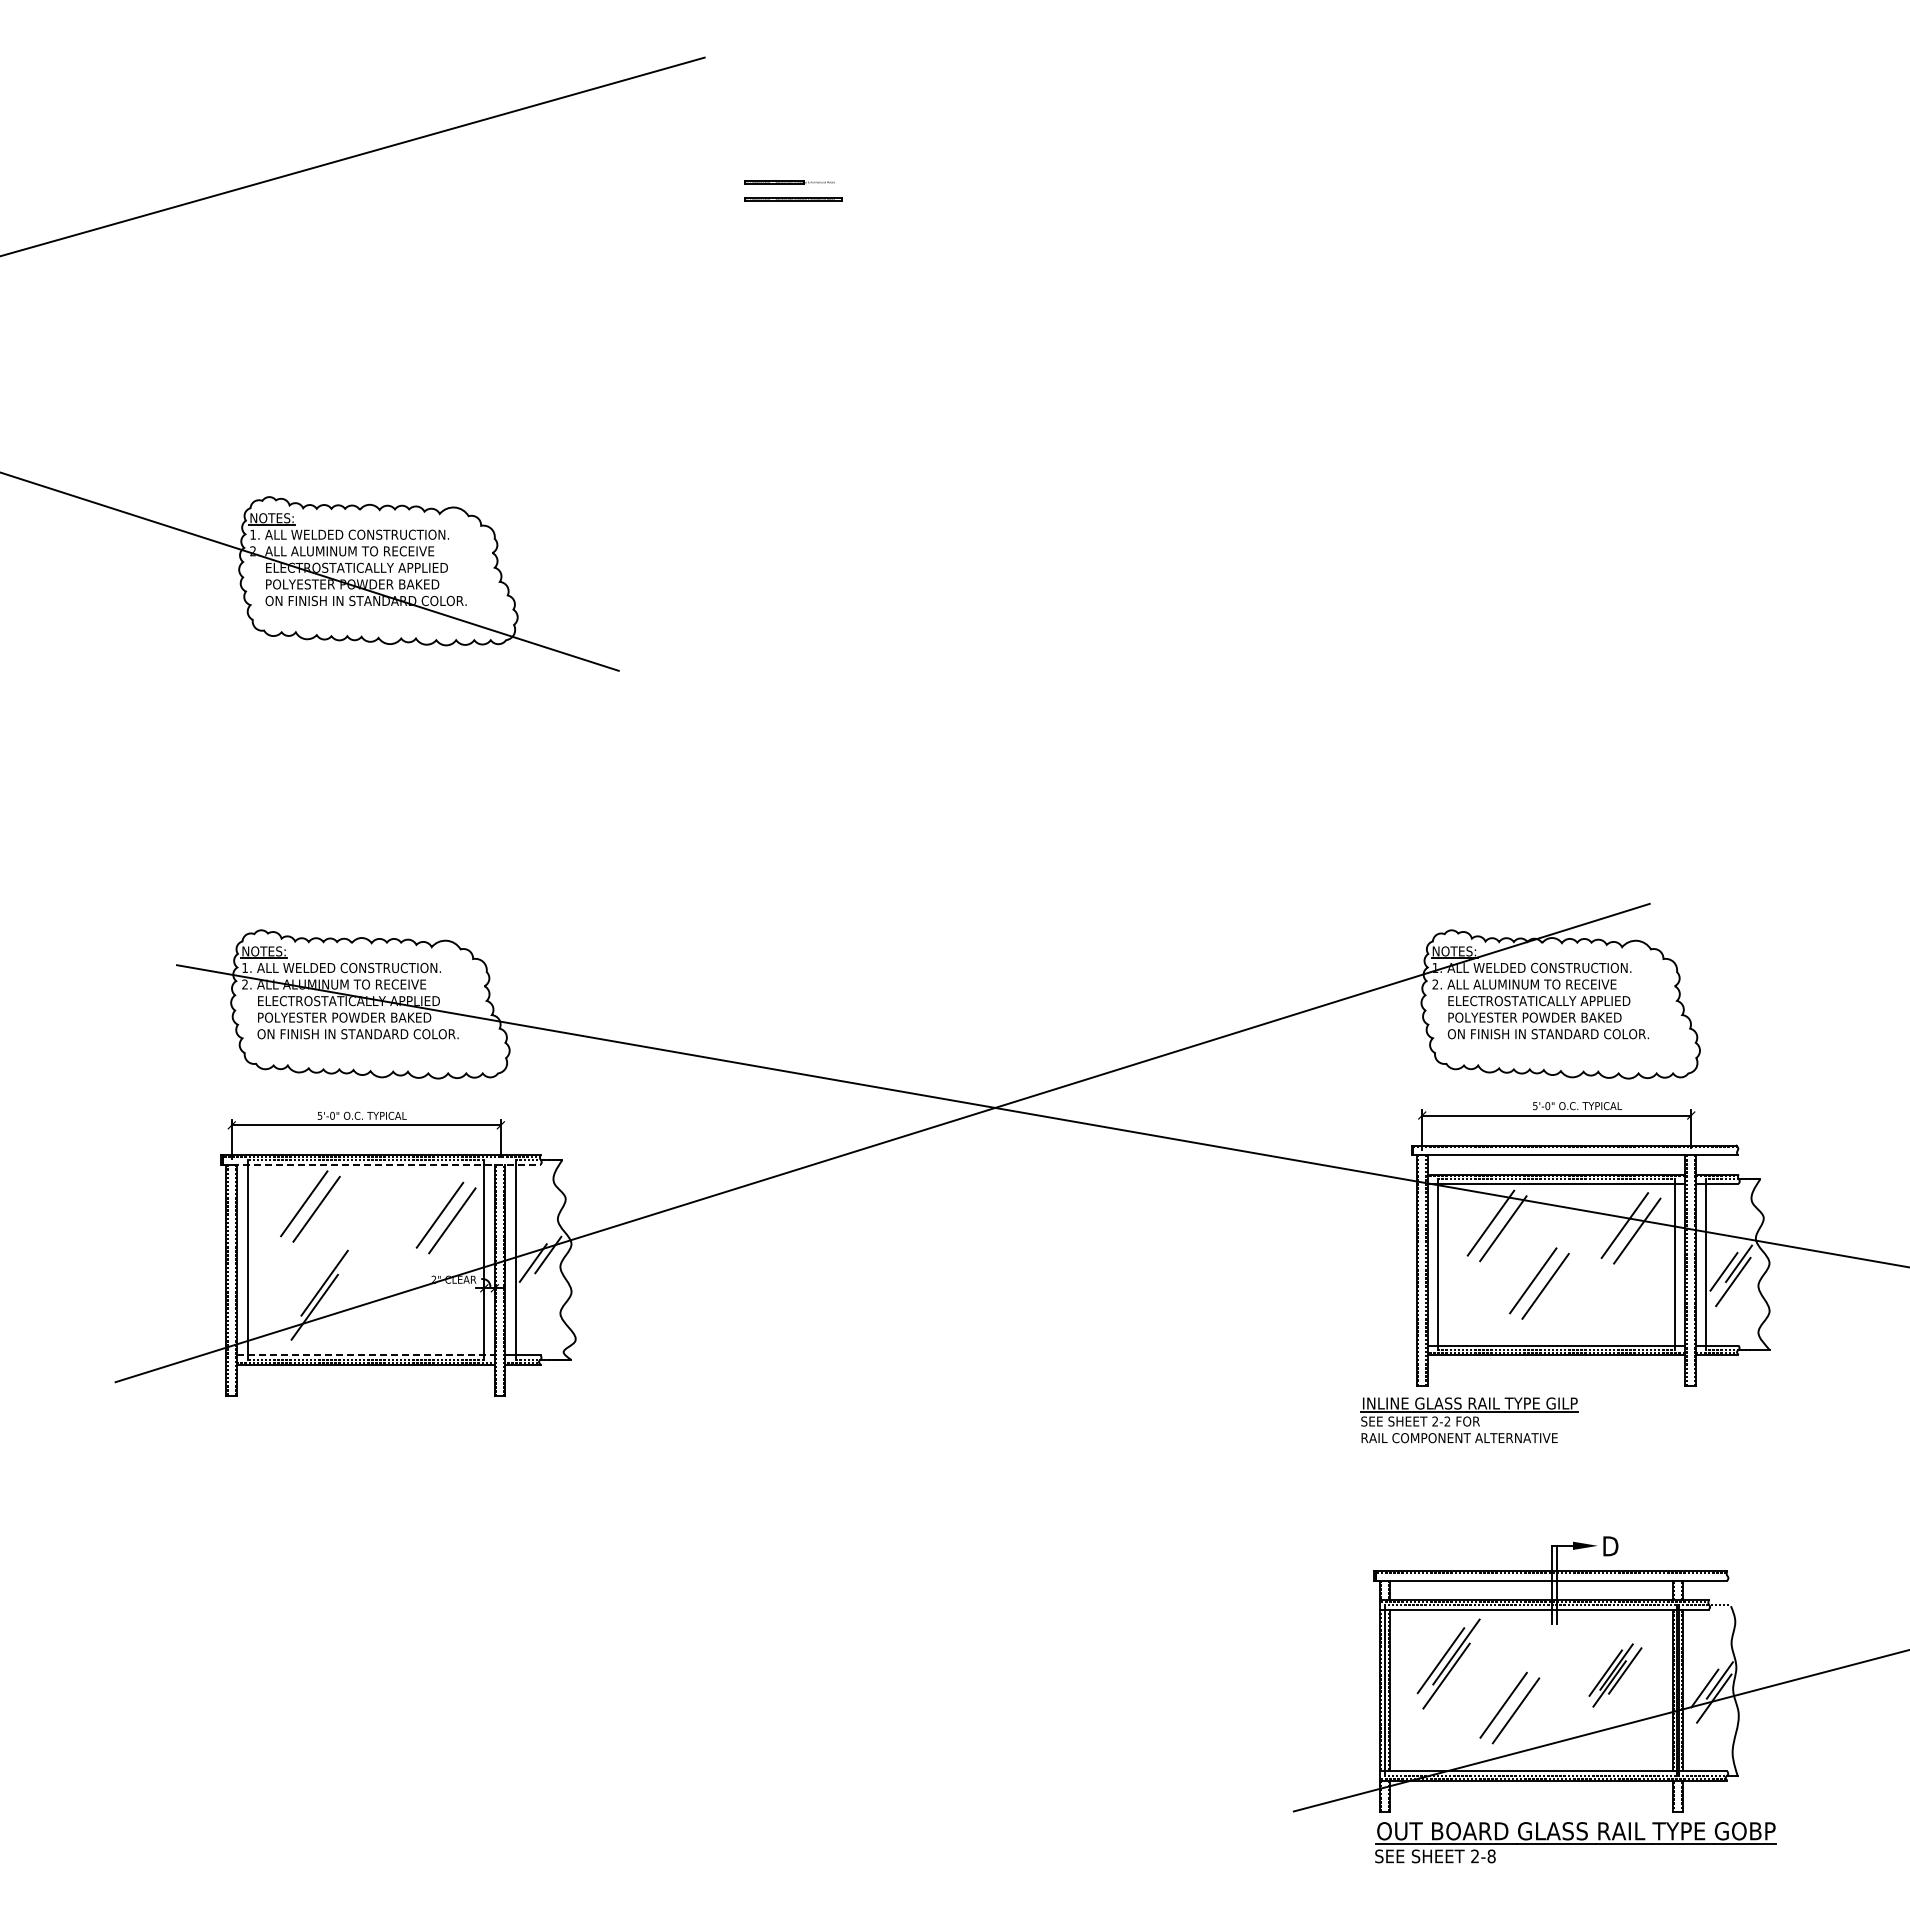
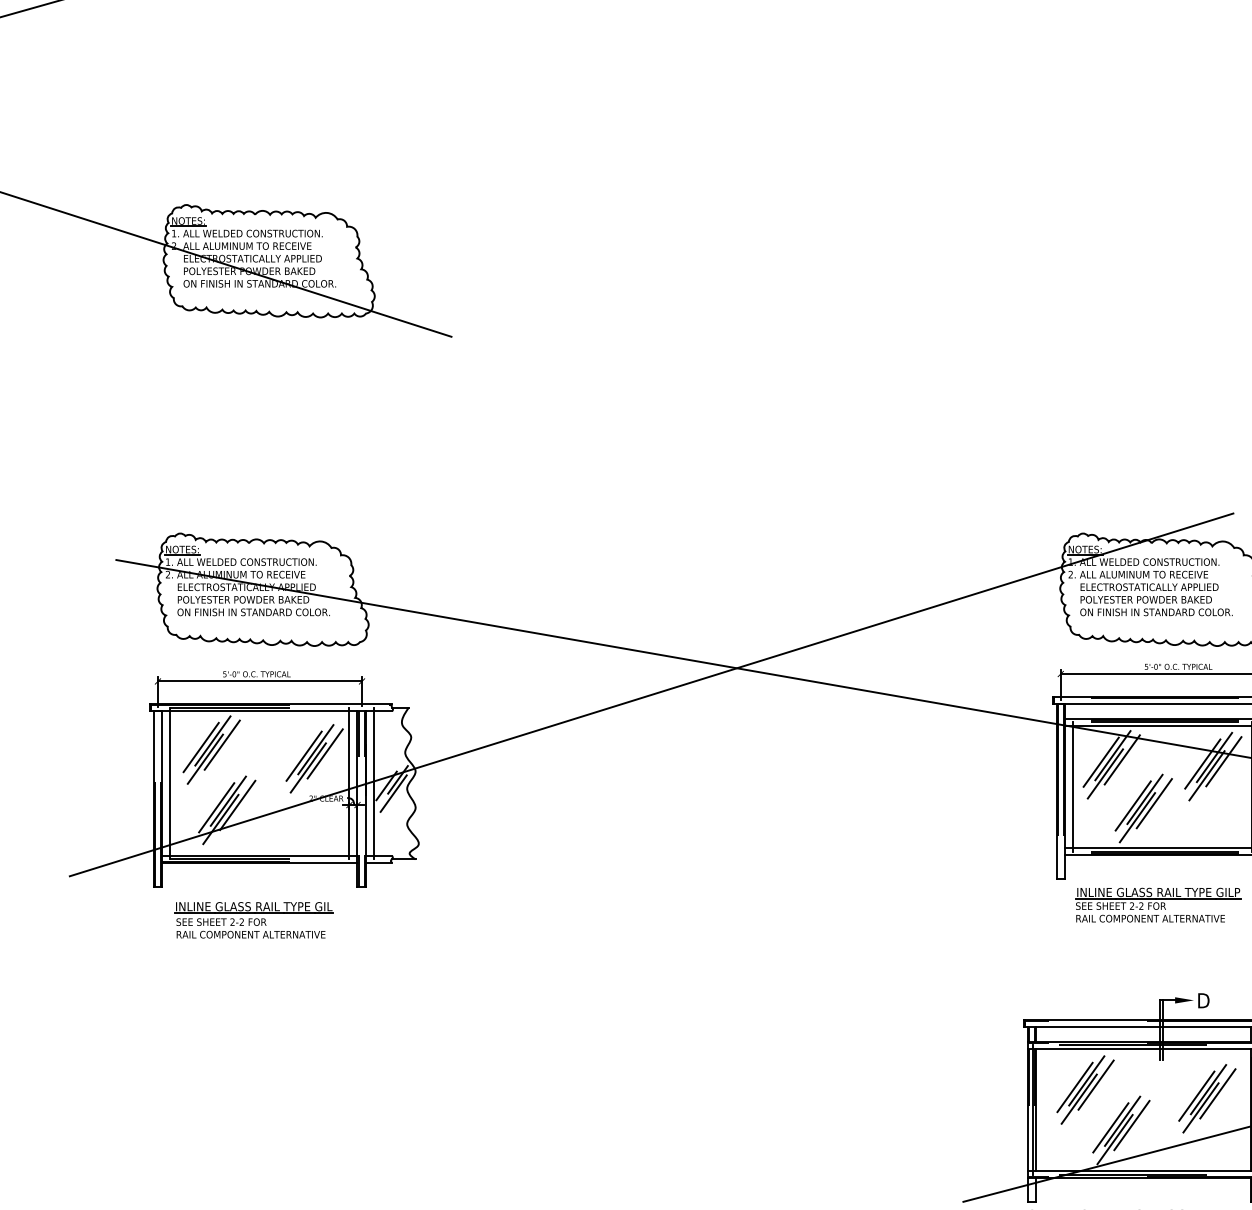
line: (380, 1164) -> (270, 711), dashed -> solid
line: (288, 1212) -> (200, 747), added
line: (424, 1223) -> (304, 755), added
line: (294, 1227) -> (205, 758), added
line: (1475, 1231) -> (1101, 761), added
line: (1609, 1233) -> (1202, 763), added
line: (429, 1238) -> (307, 767), added
line: (1480, 1246) -> (1104, 773), added
line: (1614, 1249) -> (1206, 775), added
line: (542, 1273) -> (393, 793), added
line: (336, 1288) -> (237, 805), added
line: (1517, 1289) -> (1133, 805), added
line: (309, 1291) -> (216, 807), added
line: (1523, 1304) -> (1137, 817), added
line: (365, 1355) -> (259, 856), dashed -> solid
part: (1469, 1420) -> (1158, 905), moved
part: (357, 1440) -> (253, 920), added
line: (1468, 1657) -> (1095, 1085), added
part: (1615, 1675) -> (1207, 1098), size x1.43
line: (1488, 1713) -> (1111, 1127), added
line: (1493, 1728) -> (1114, 1138), added

